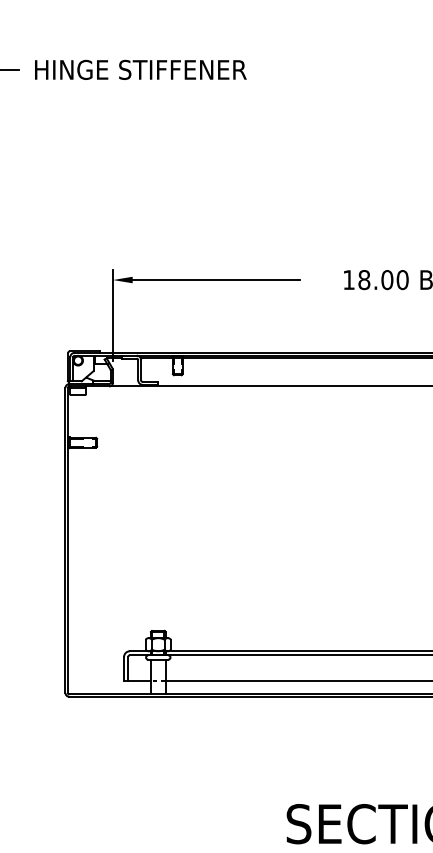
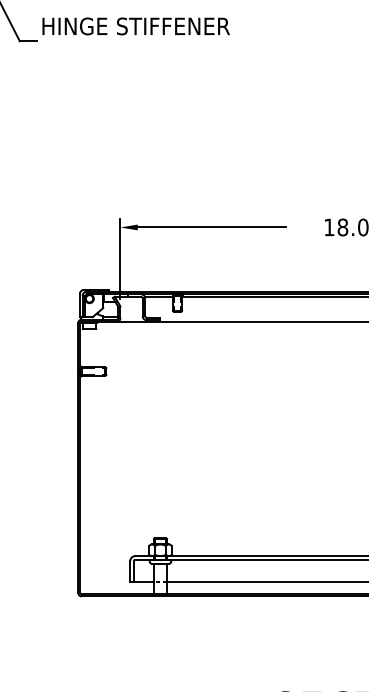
text: (140, 69) -> (135, 26), moved

